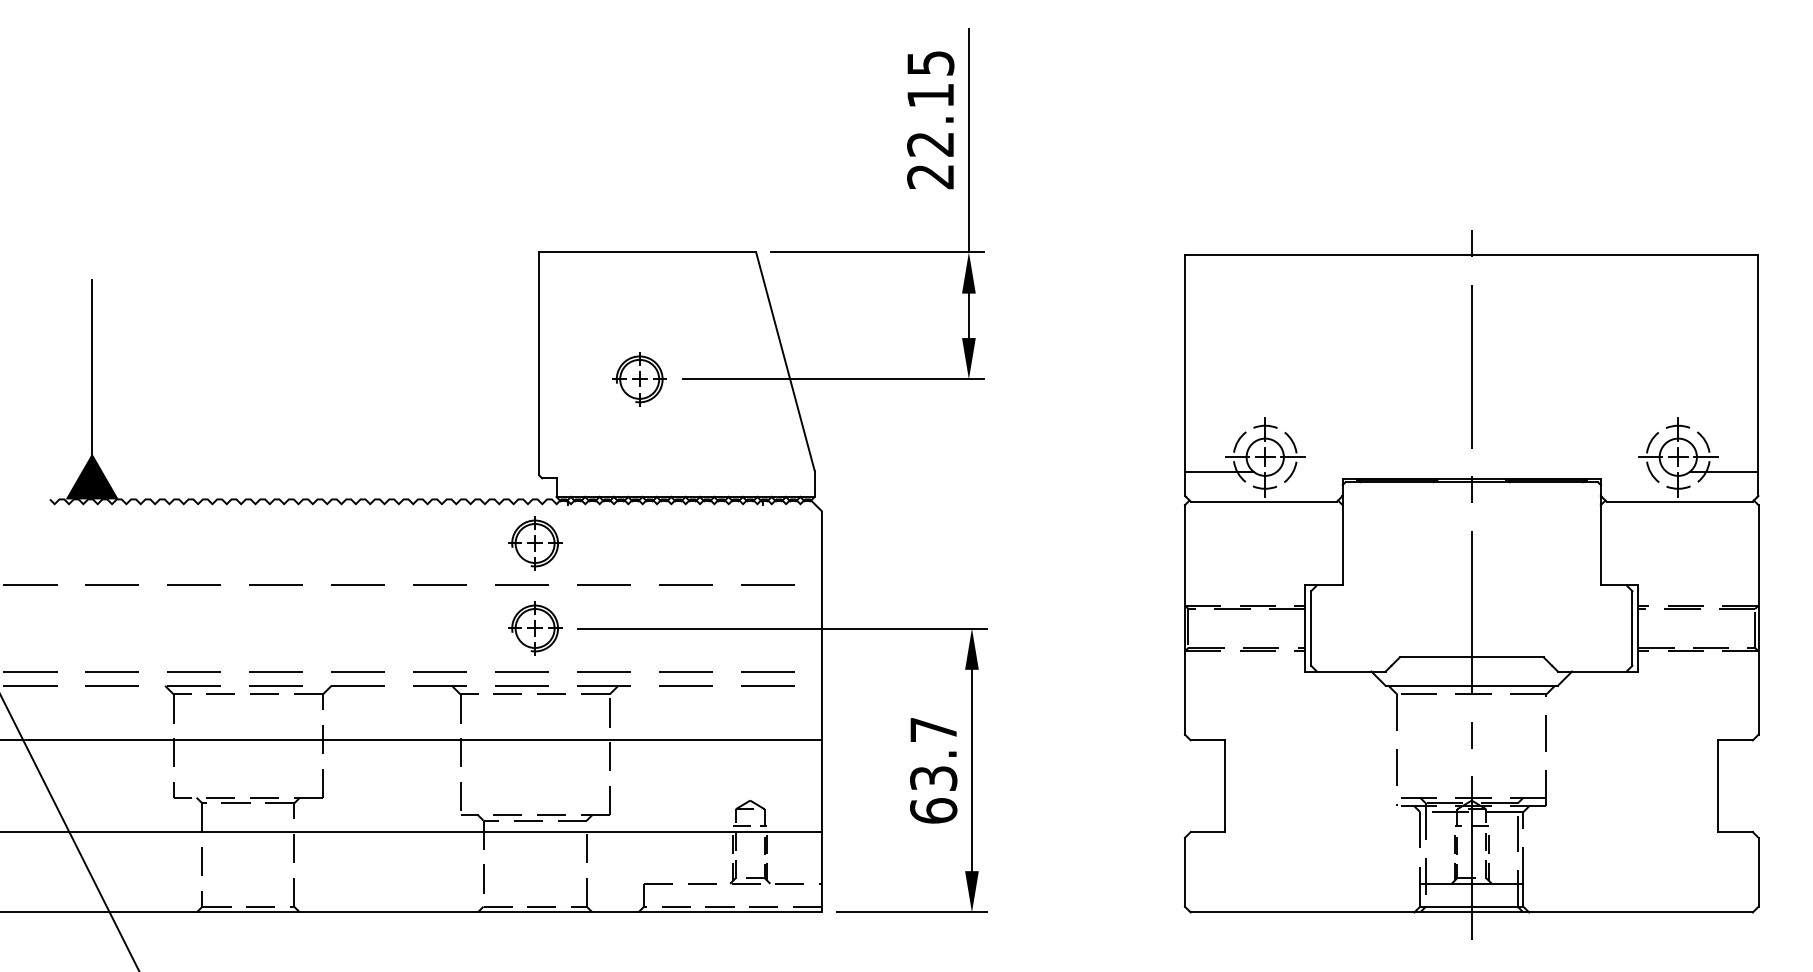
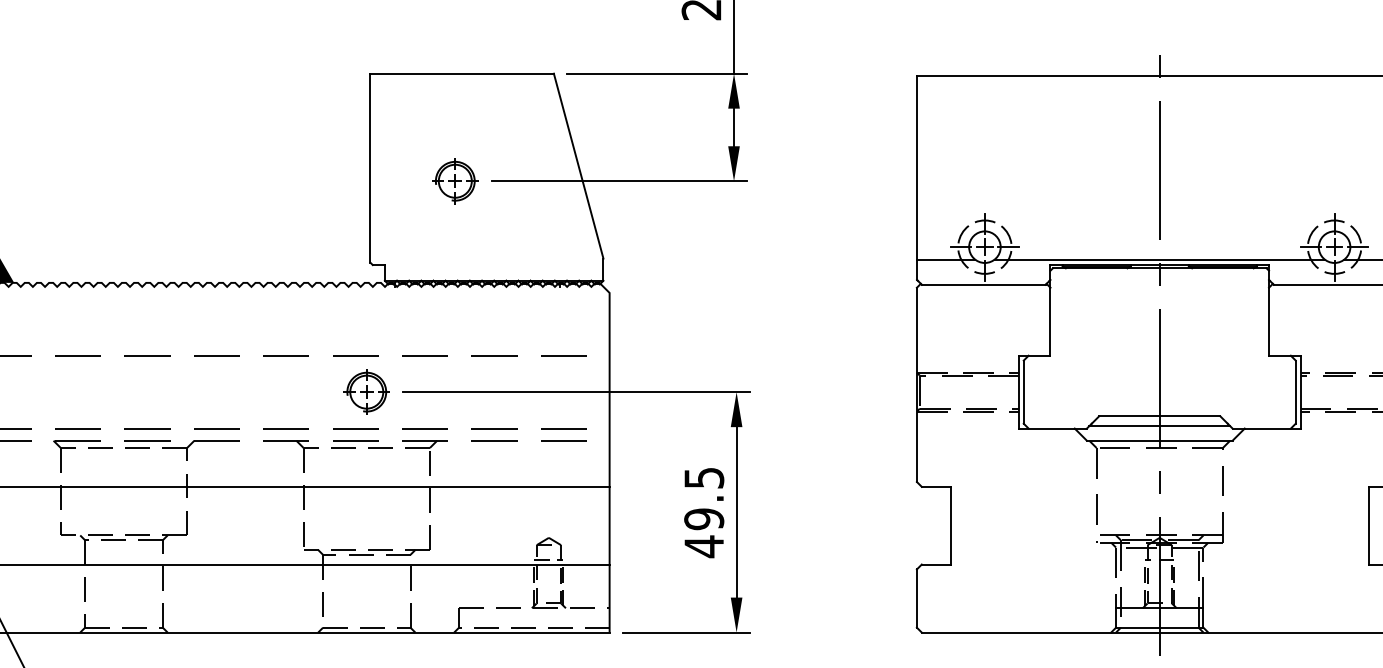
line: (1471, 472) -> (1159, 260), added
part: (535, 543) -> (367, 320), removed
line: (1471, 668) -> (1159, 426), added
text: (933, 771) -> (704, 513), 63.7 -> 49.5

